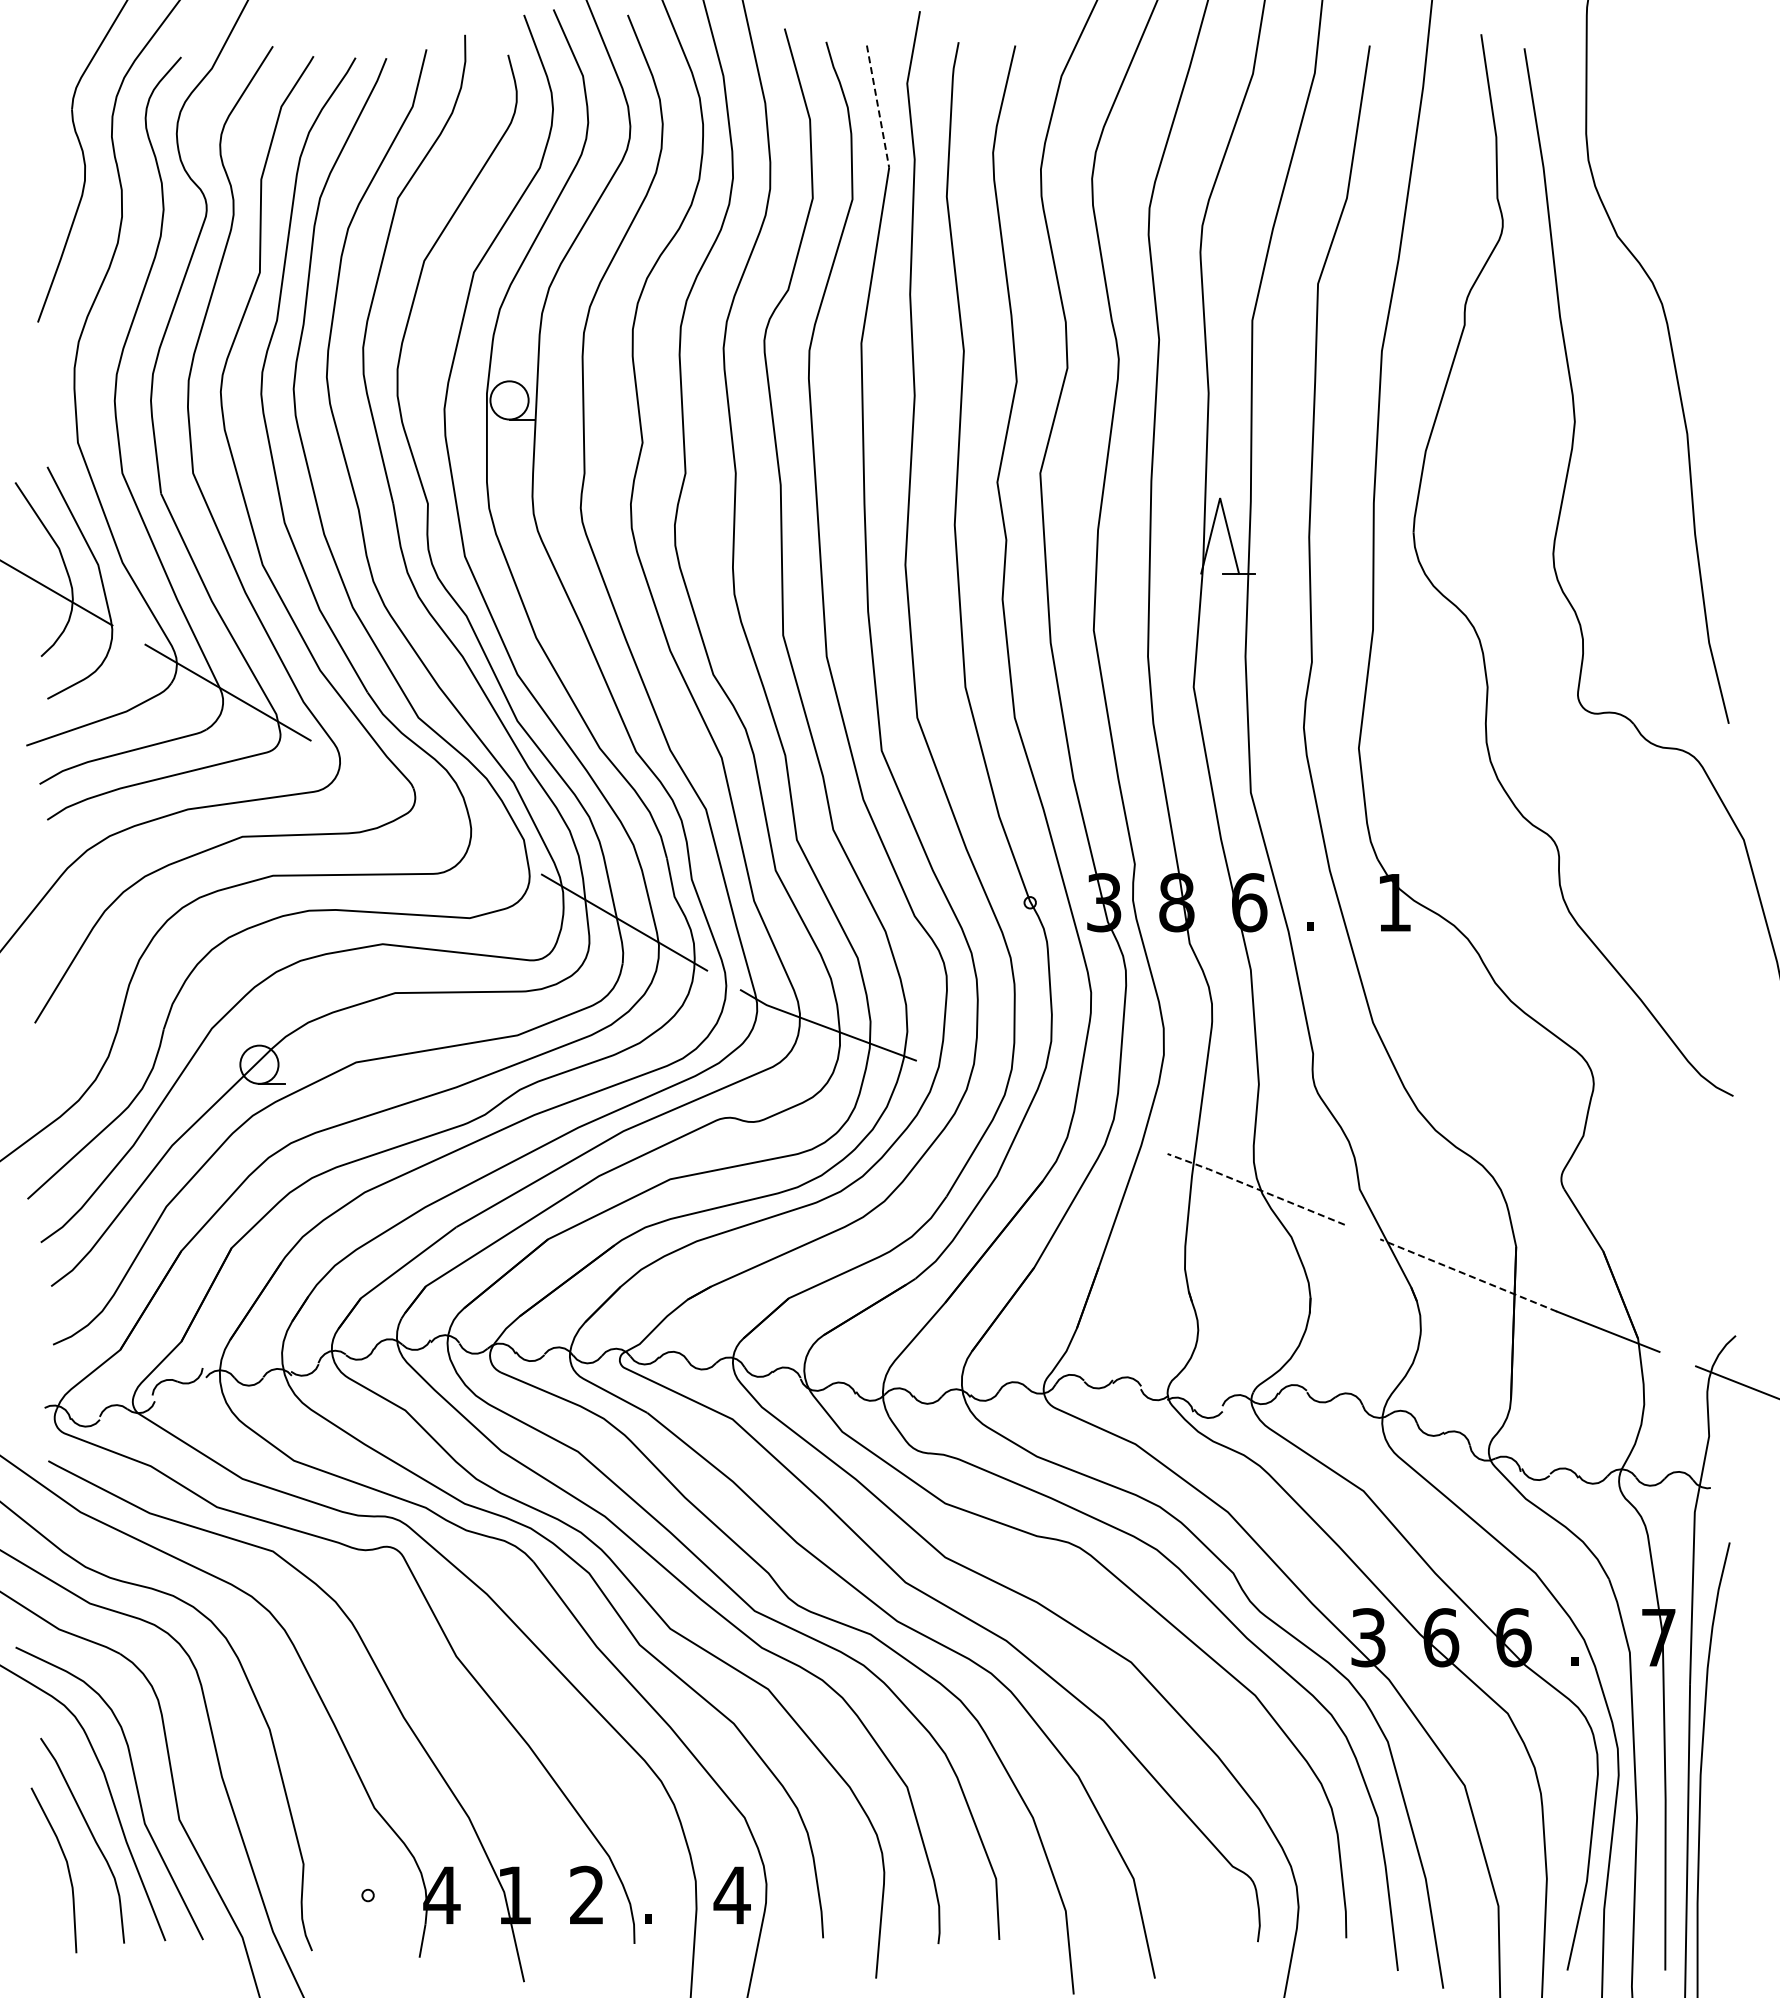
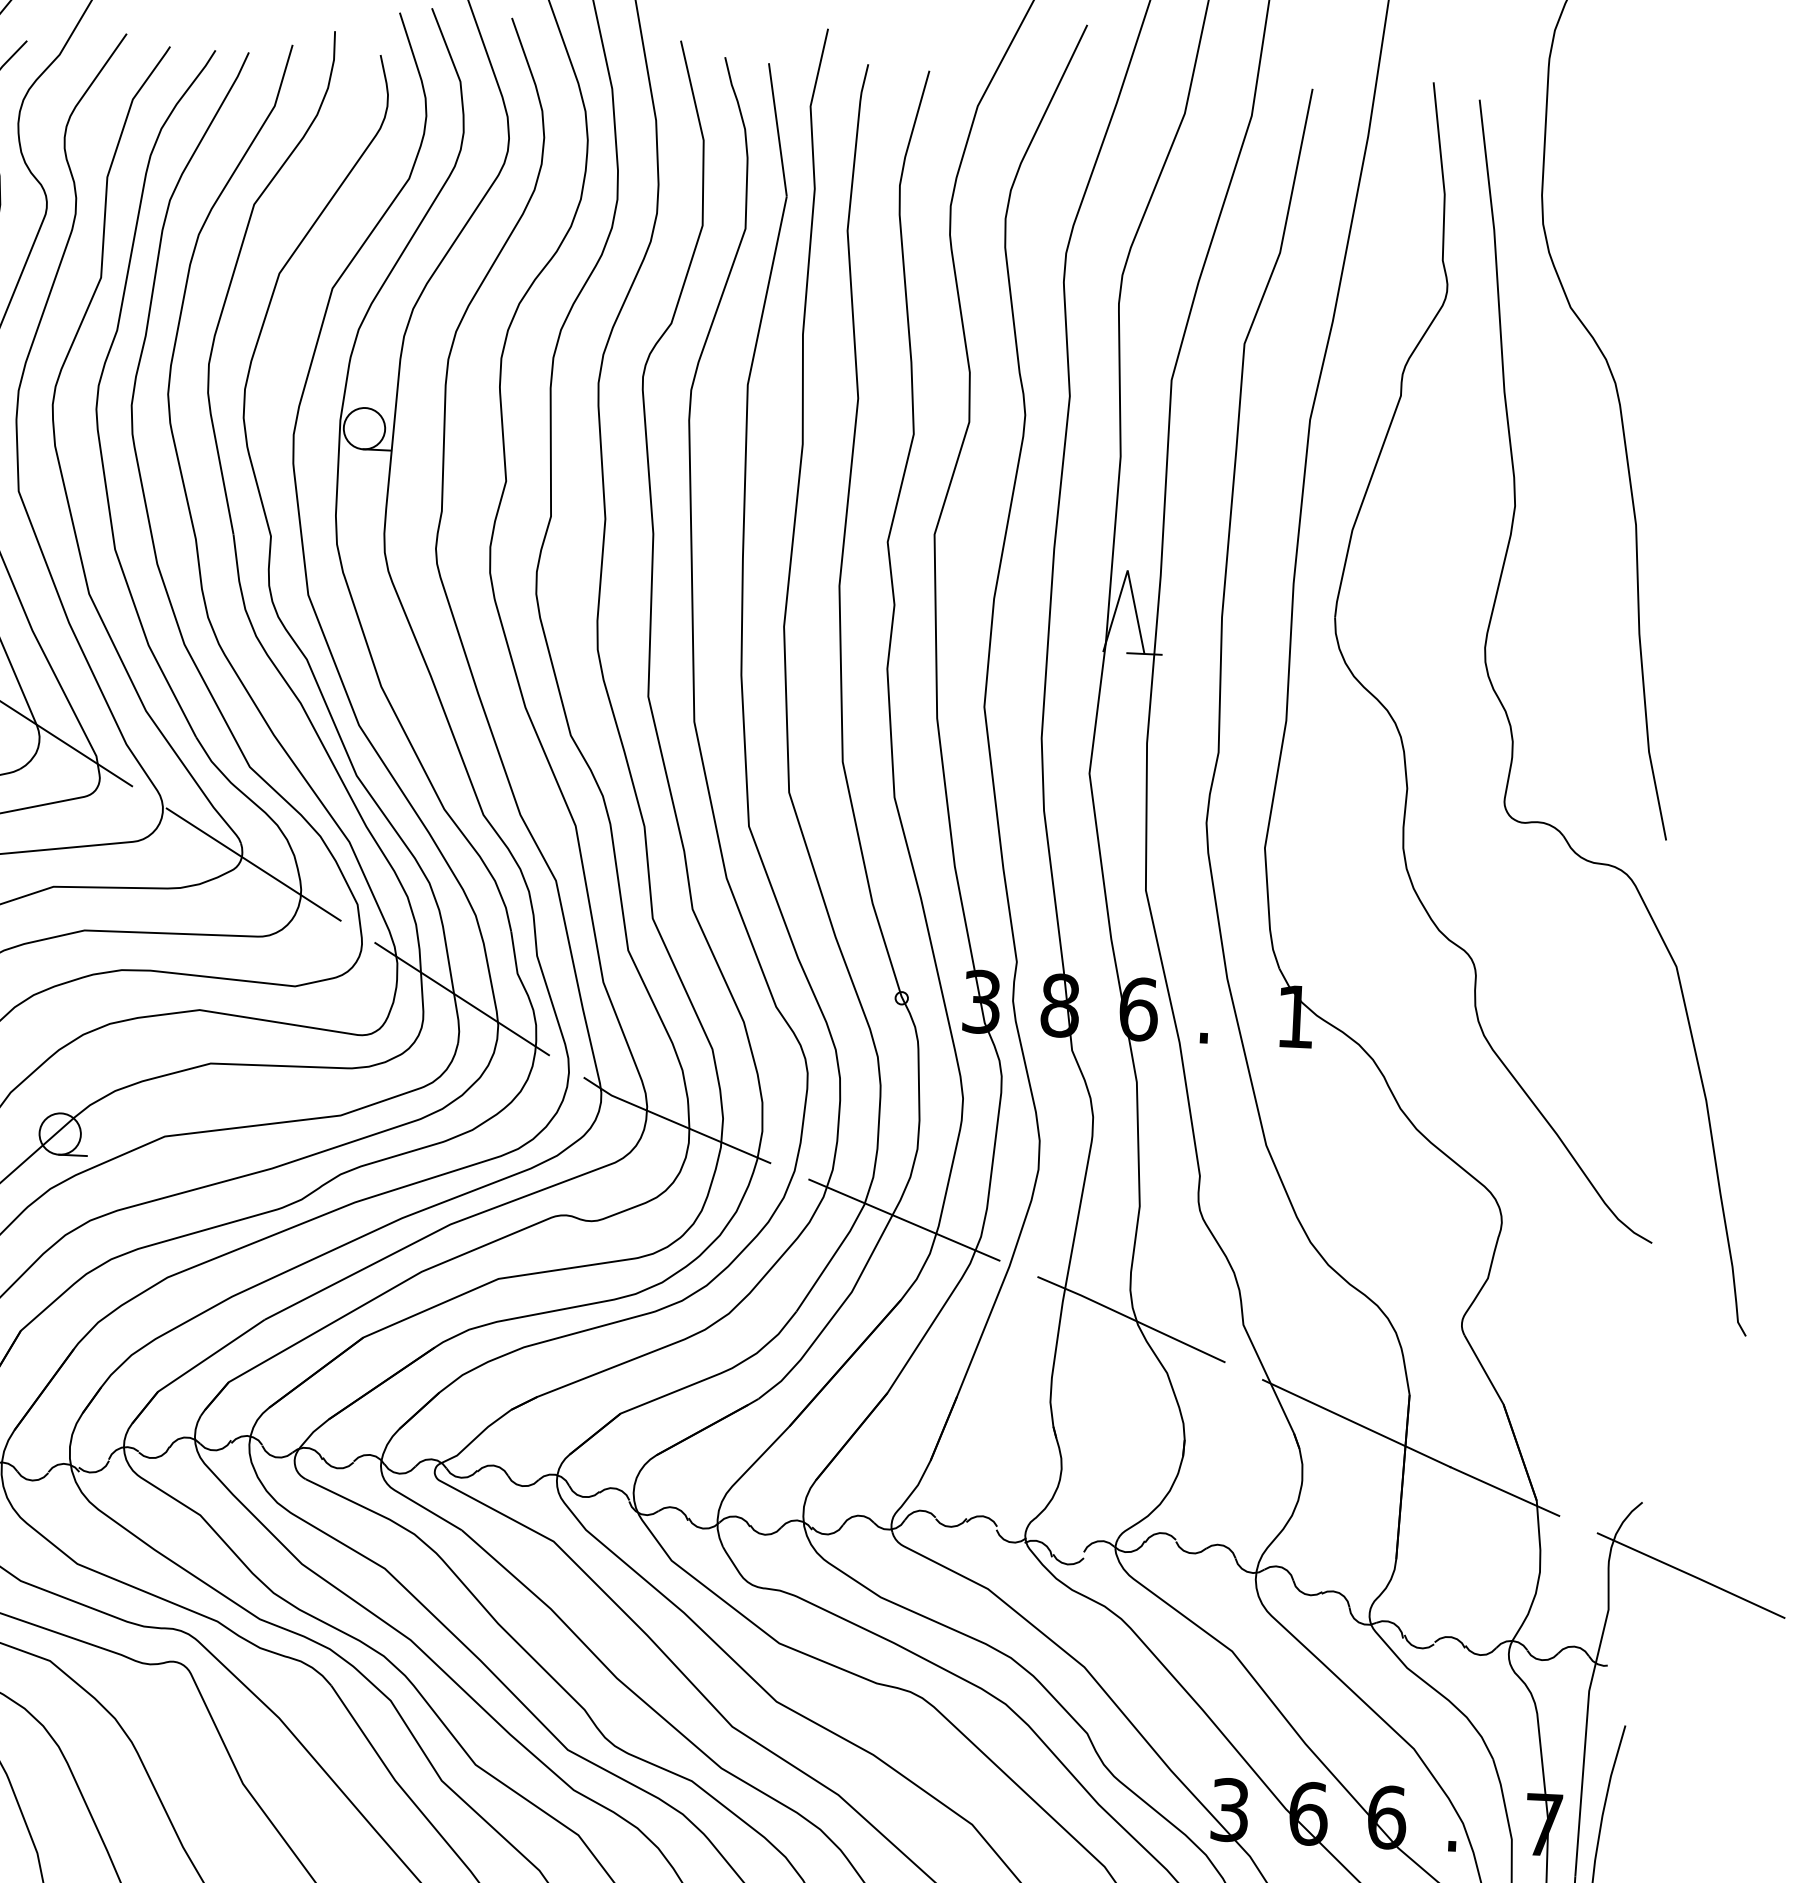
line: (878, 107) -> (778, 130), dashed -> solid
line: (425, 807) -> (252, 864), added
line: (1041, 1107) -> (903, 1220), added
line: (1255, 1188) -> (1130, 1318), dashed -> solid
line: (1468, 1275) -> (1356, 1423), dashed -> solid

